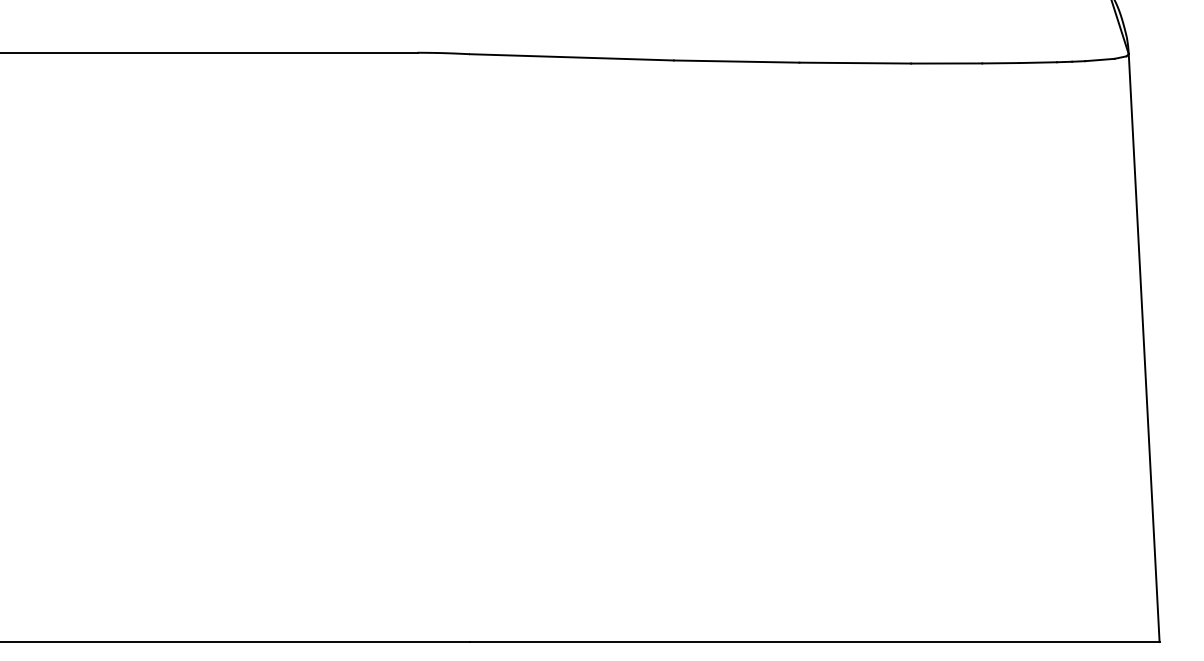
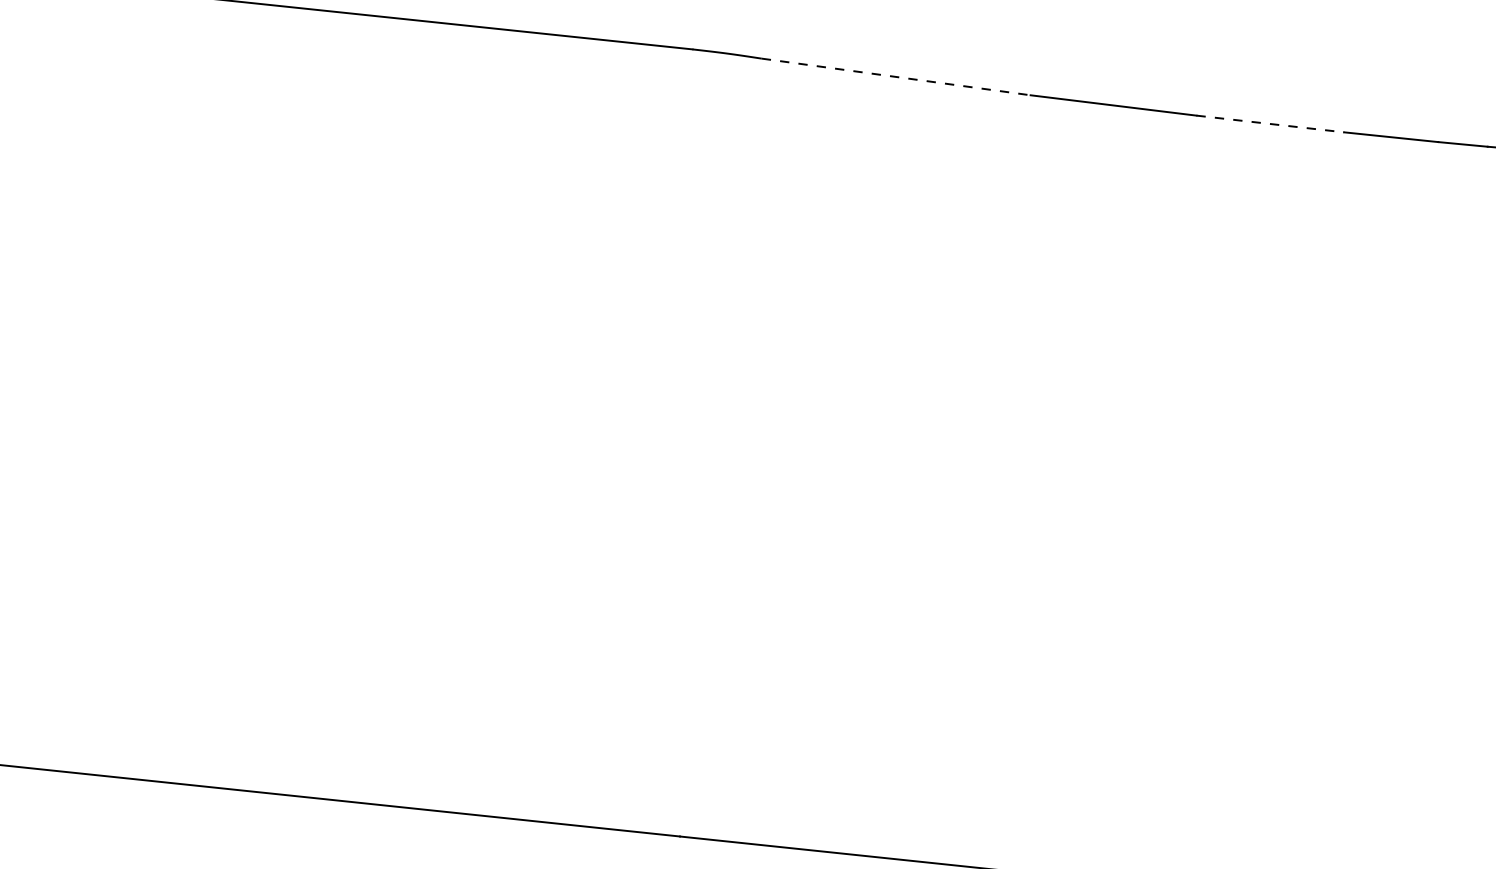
line: (571, 57) -> (895, 77), solid -> dashed
line: (855, 63) -> (1270, 124), solid -> dashed

